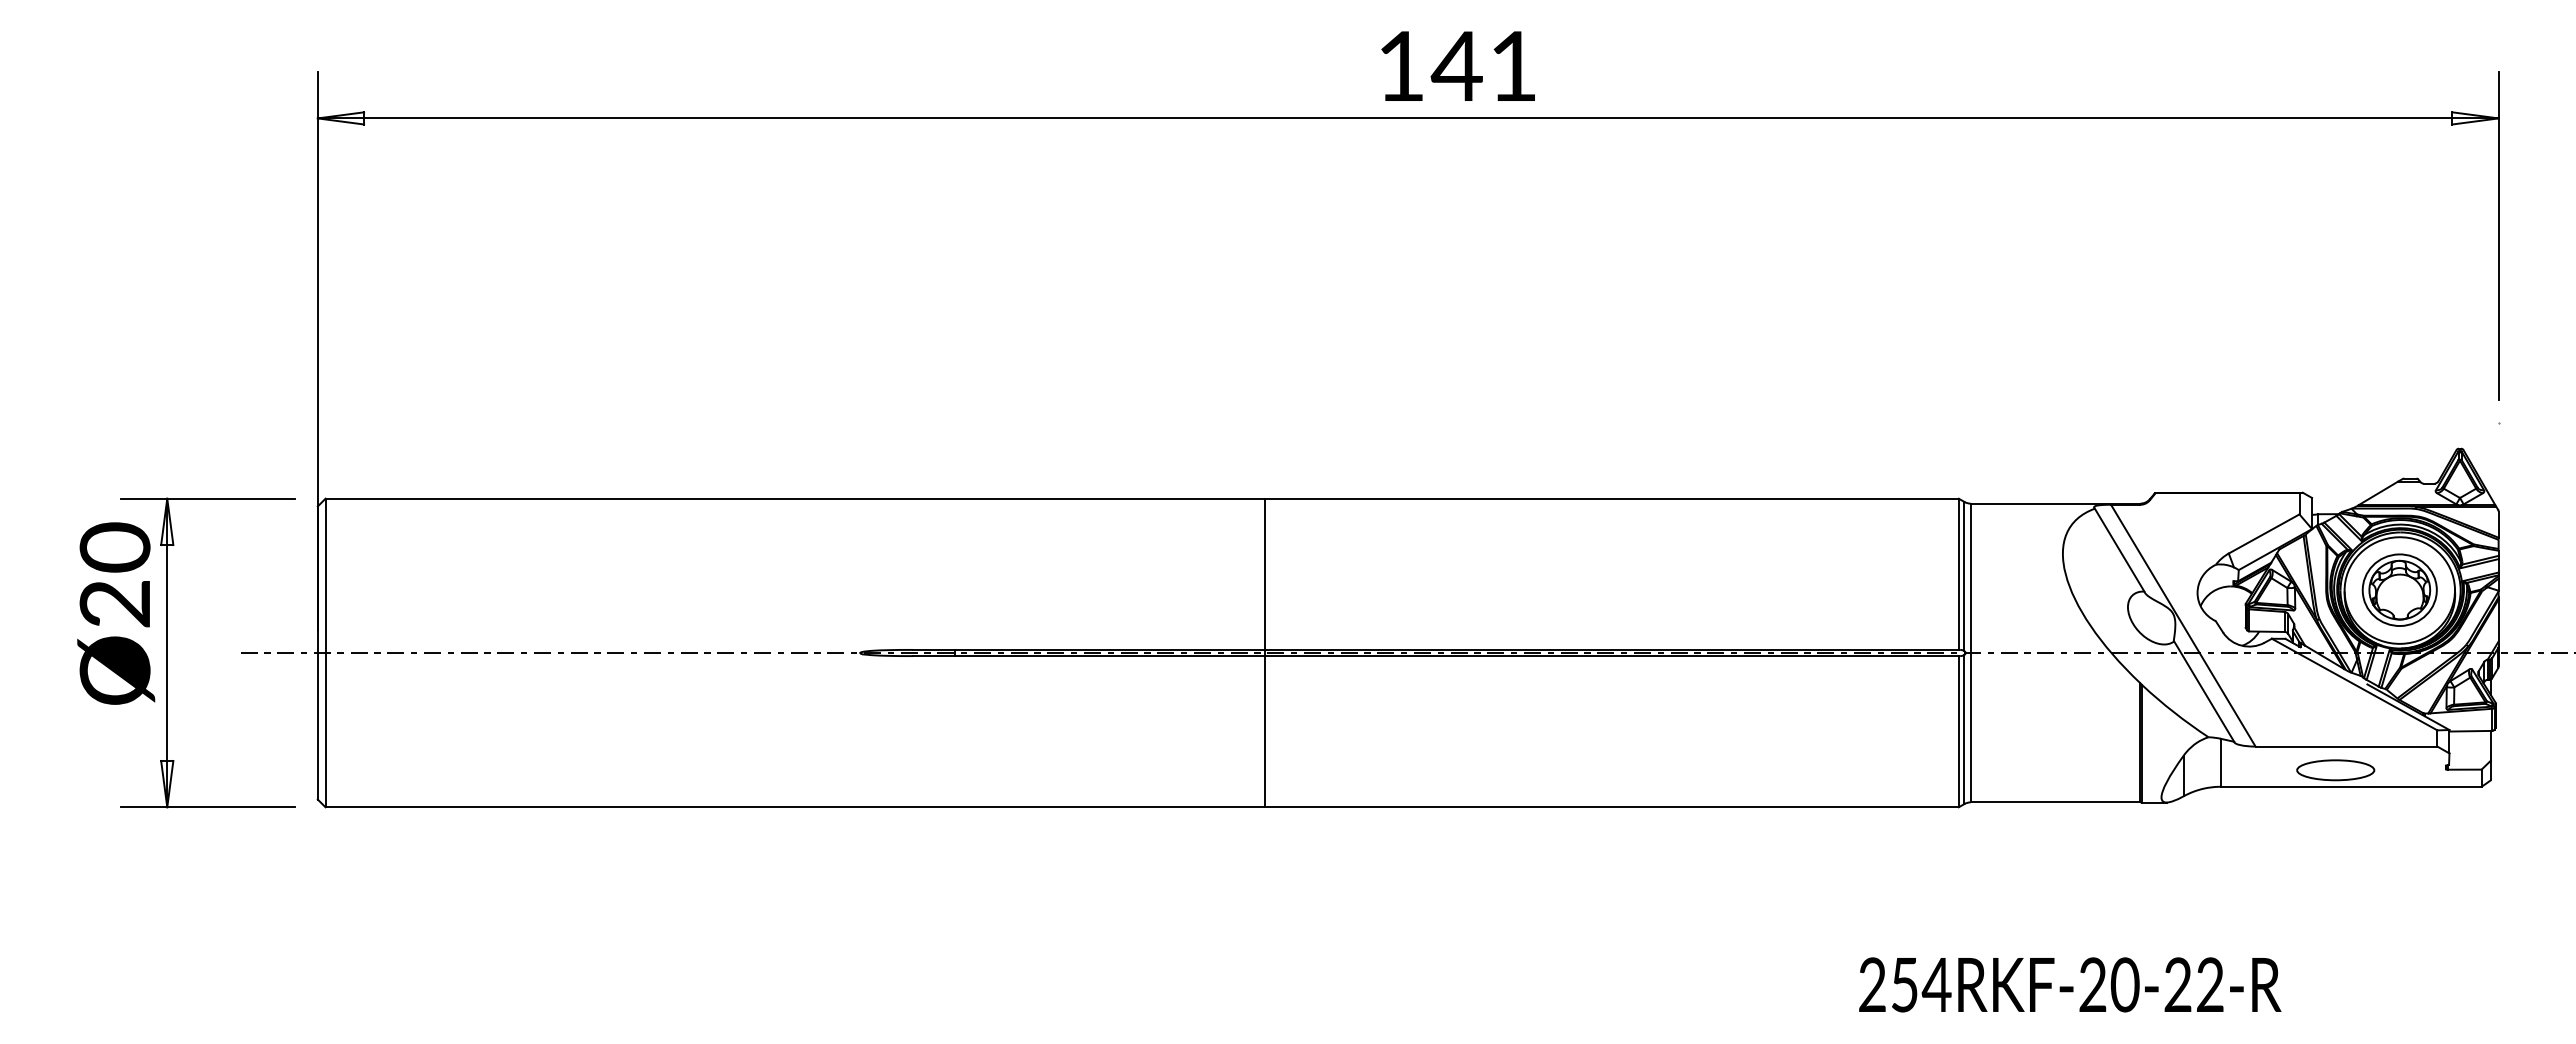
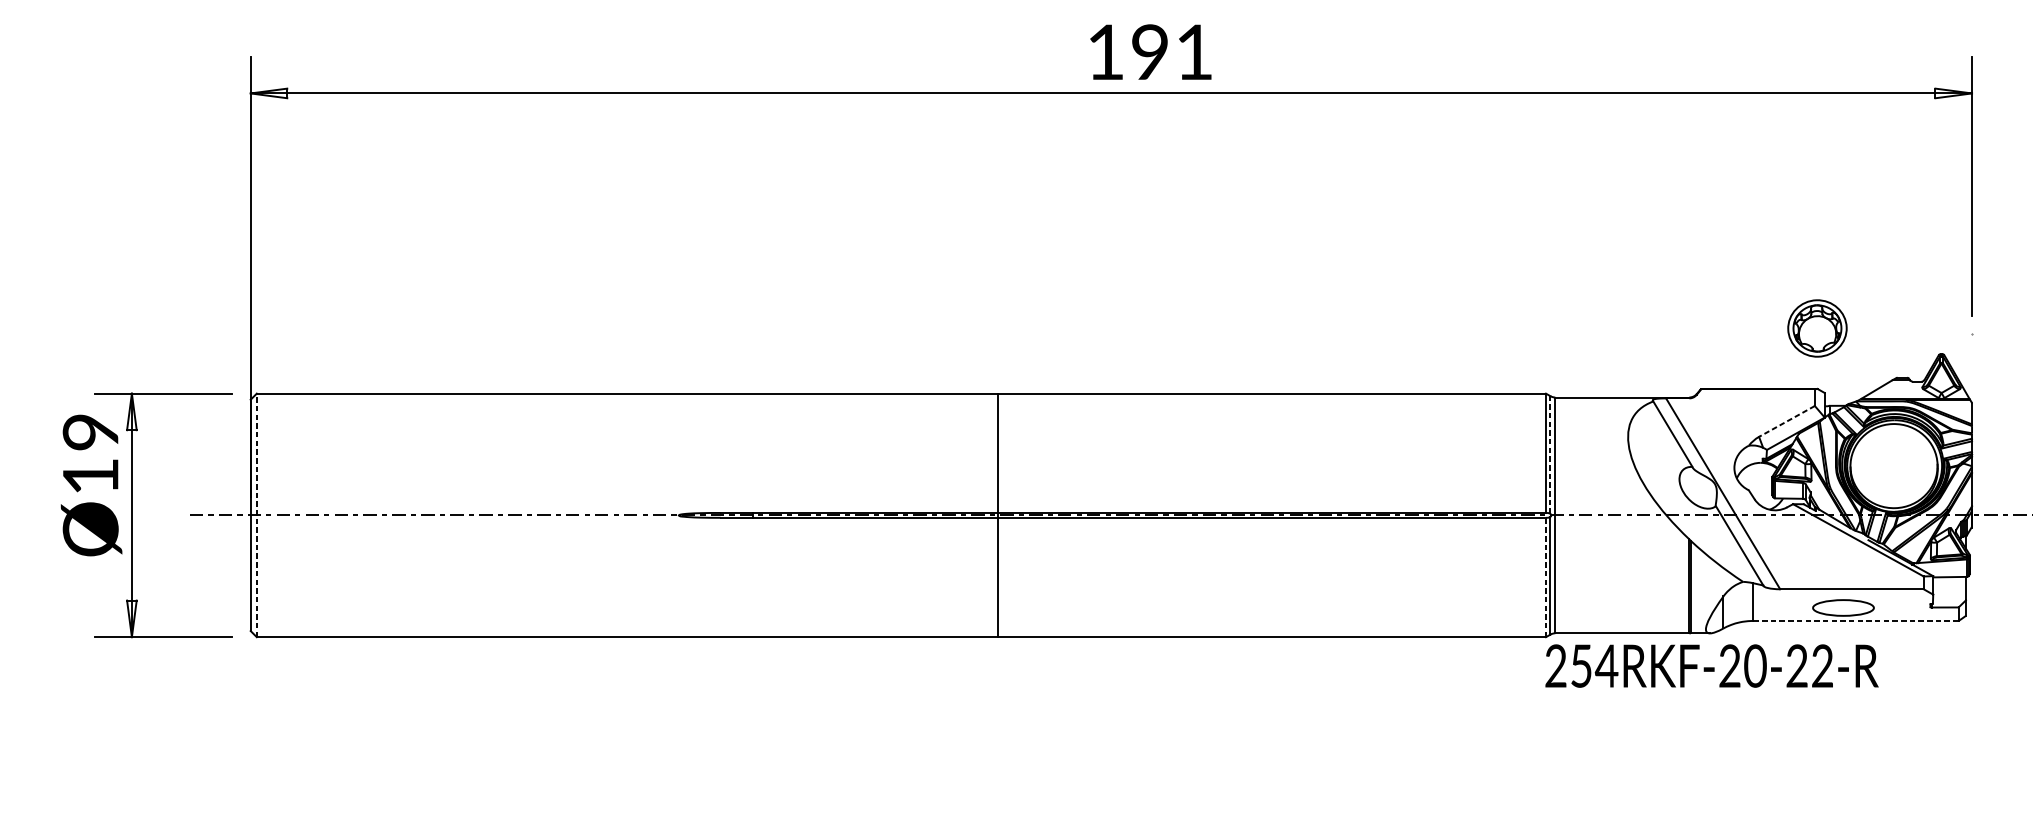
text: (1456, 65) -> (1149, 51), 141 -> 191
line: (2263, 534) -> (1786, 421), solid -> dashed
text: (114, 574) -> (90, 453), Ø20 -> Ø19
line: (1964, 576) -> (1550, 455), solid -> dashed
part: (2399, 589) -> (1817, 327), moved
line: (325, 652) -> (256, 515), solid -> dashed
line: (1958, 731) -> (1545, 577), solid -> dashed
line: (2350, 786) -> (1855, 620), solid -> dashed
text: (2070, 984) -> (1712, 665), moved

